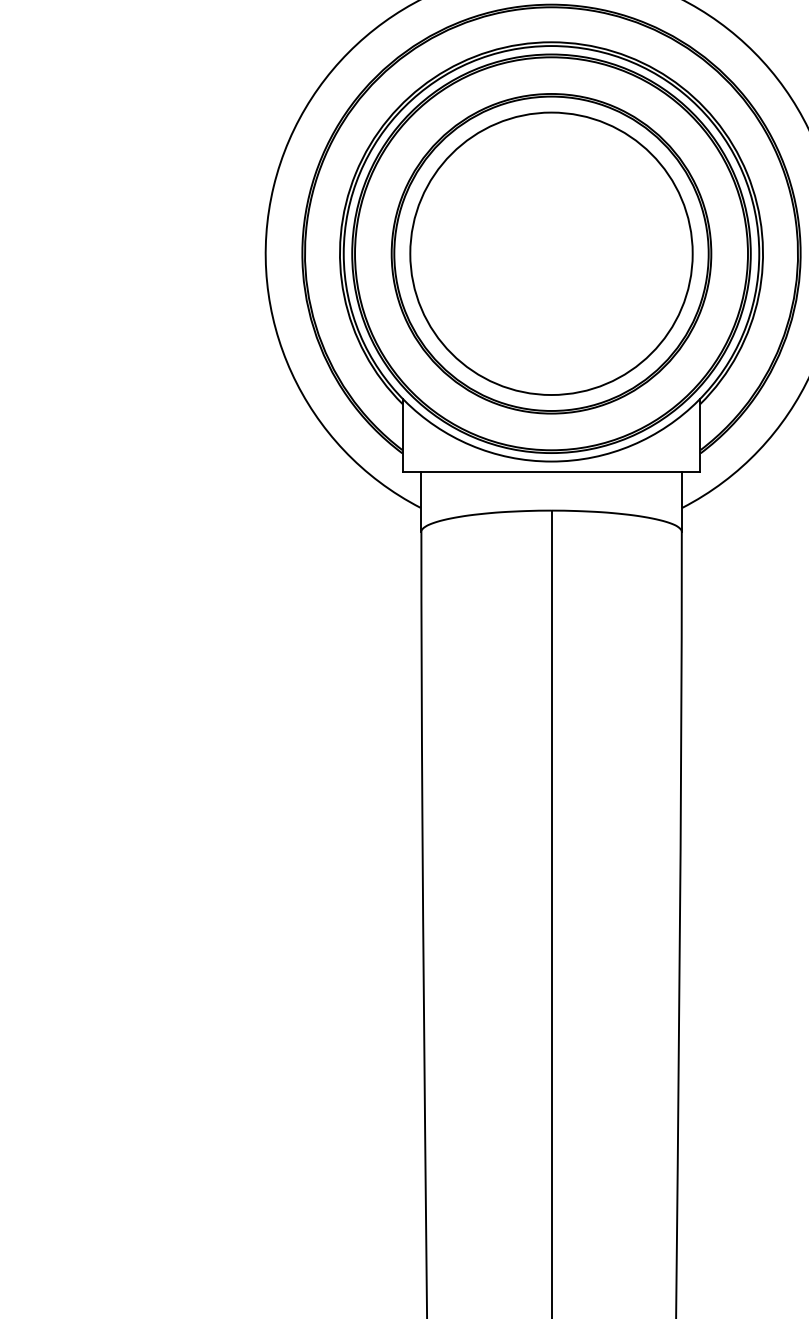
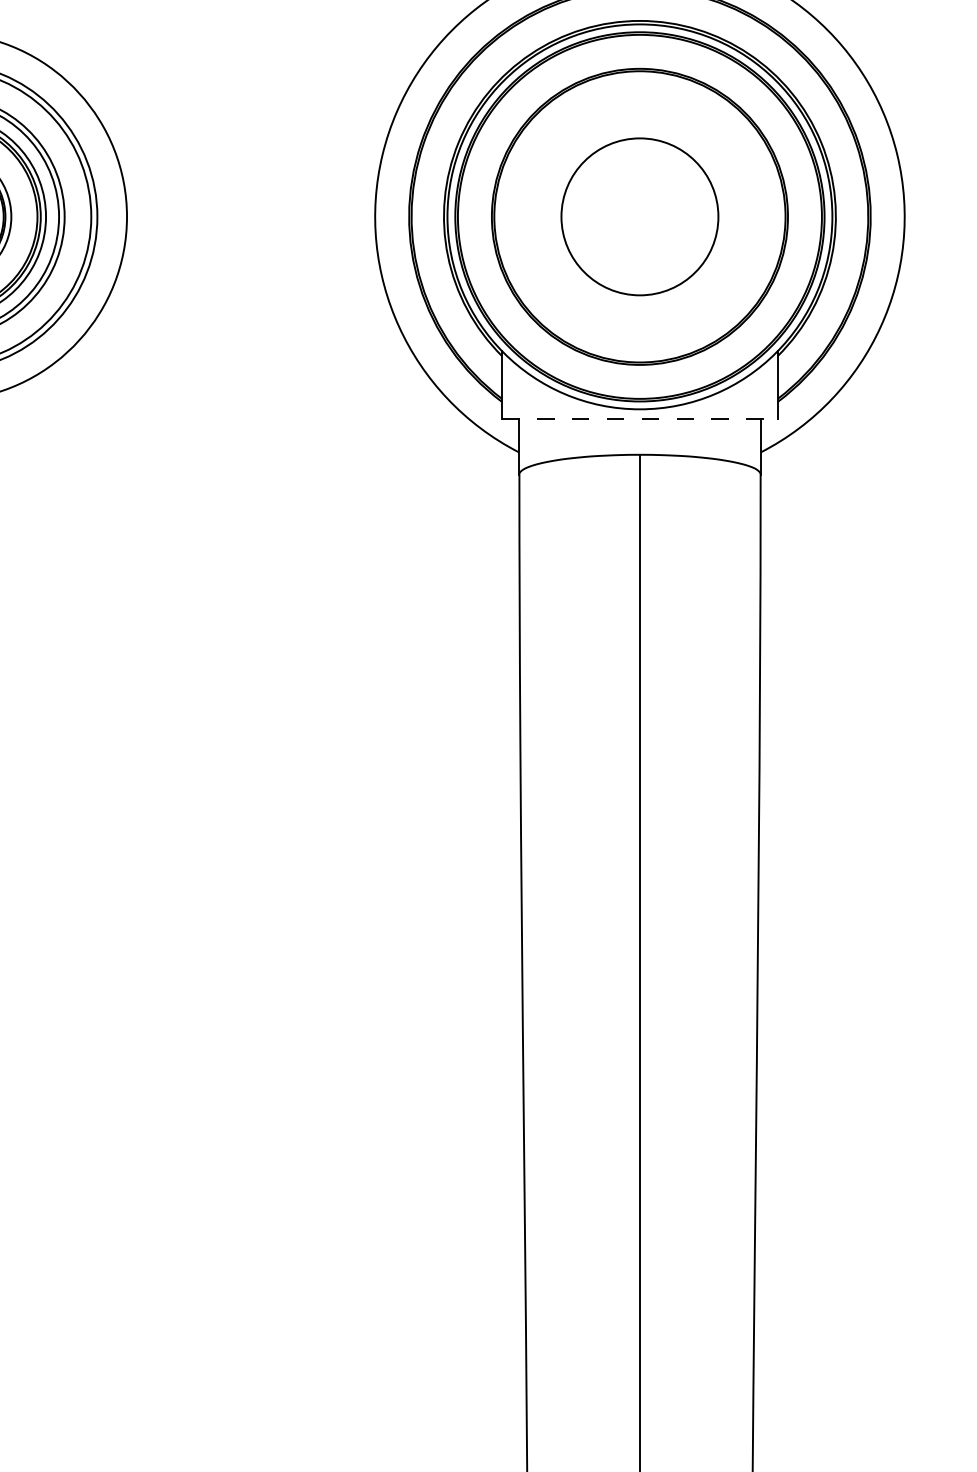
circle: (551, 253) -> (639, 216), size x0.6
line: (551, 471) -> (639, 418), solid -> dashed

